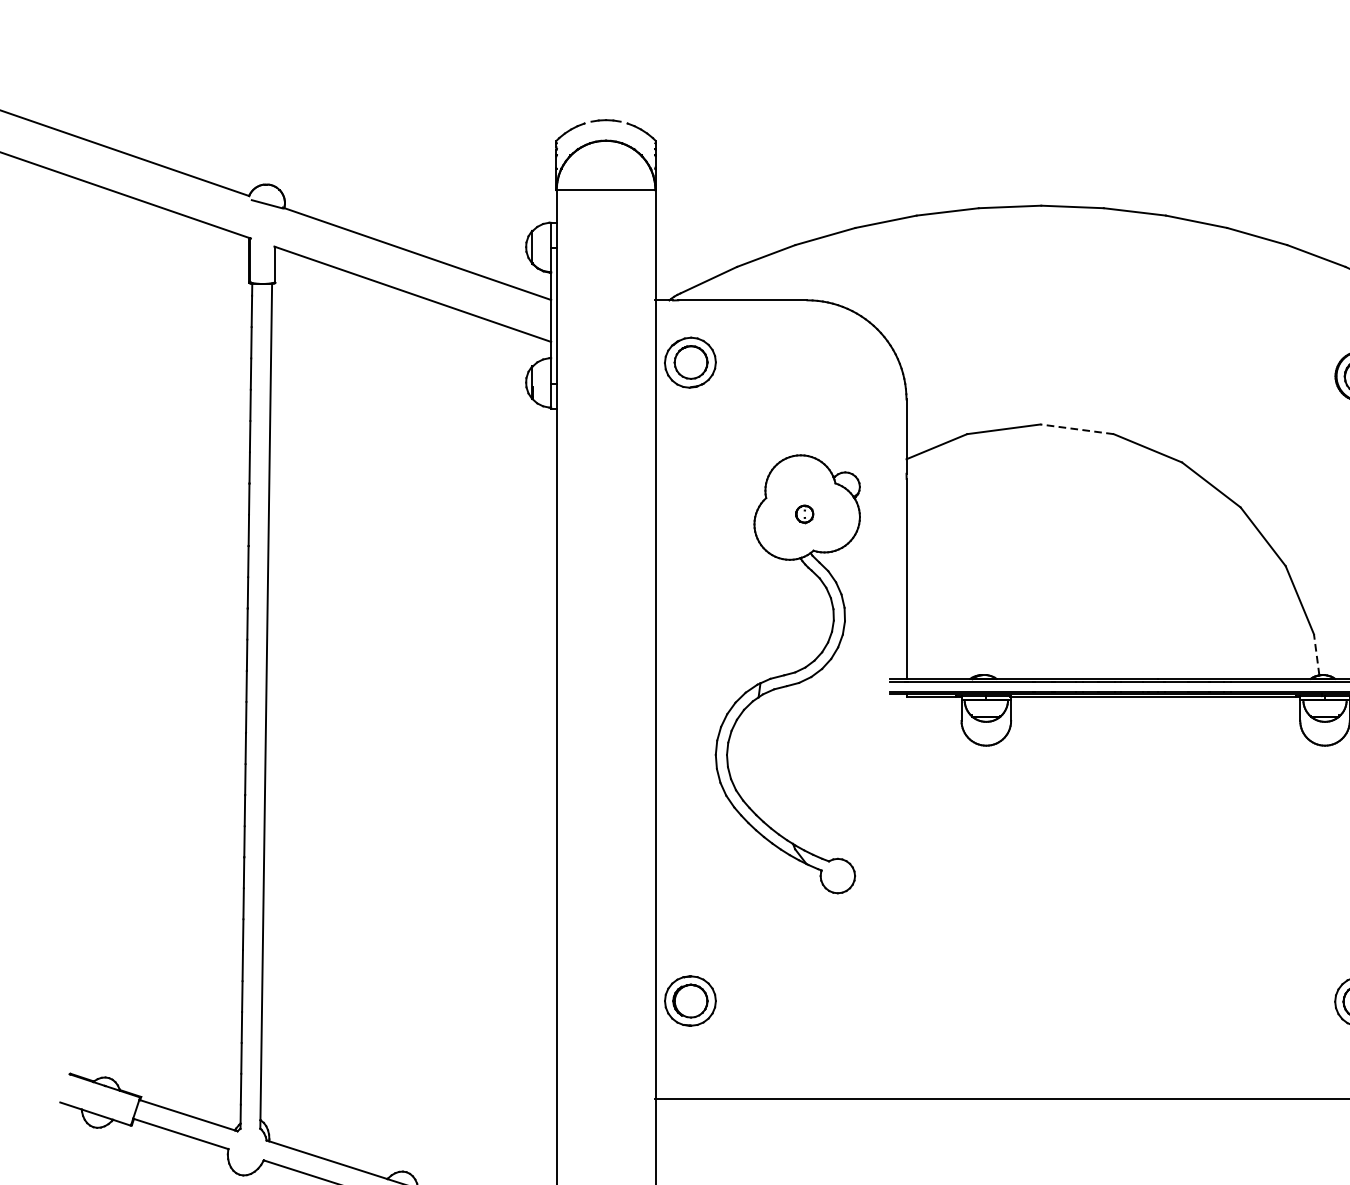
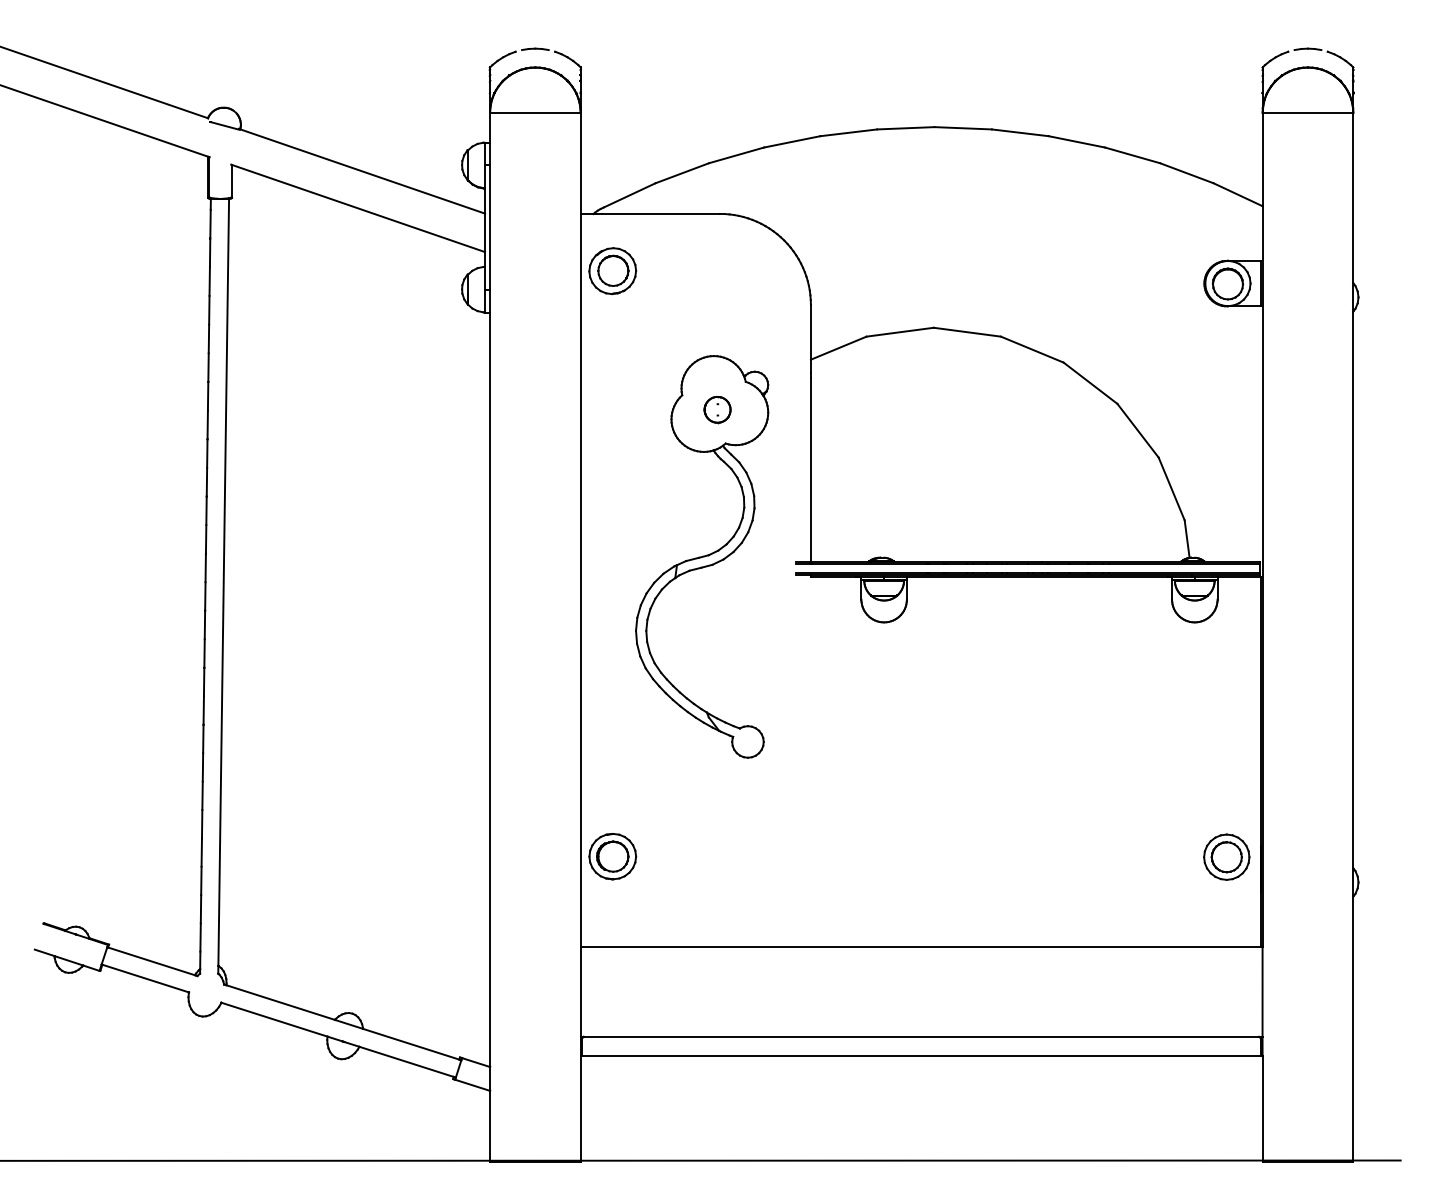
line: (1077, 429) -> (967, 332), dashed -> solid
part: (804, 514) -> (717, 410), size x1.67
line: (1317, 655) -> (1187, 539), dashed -> solid

